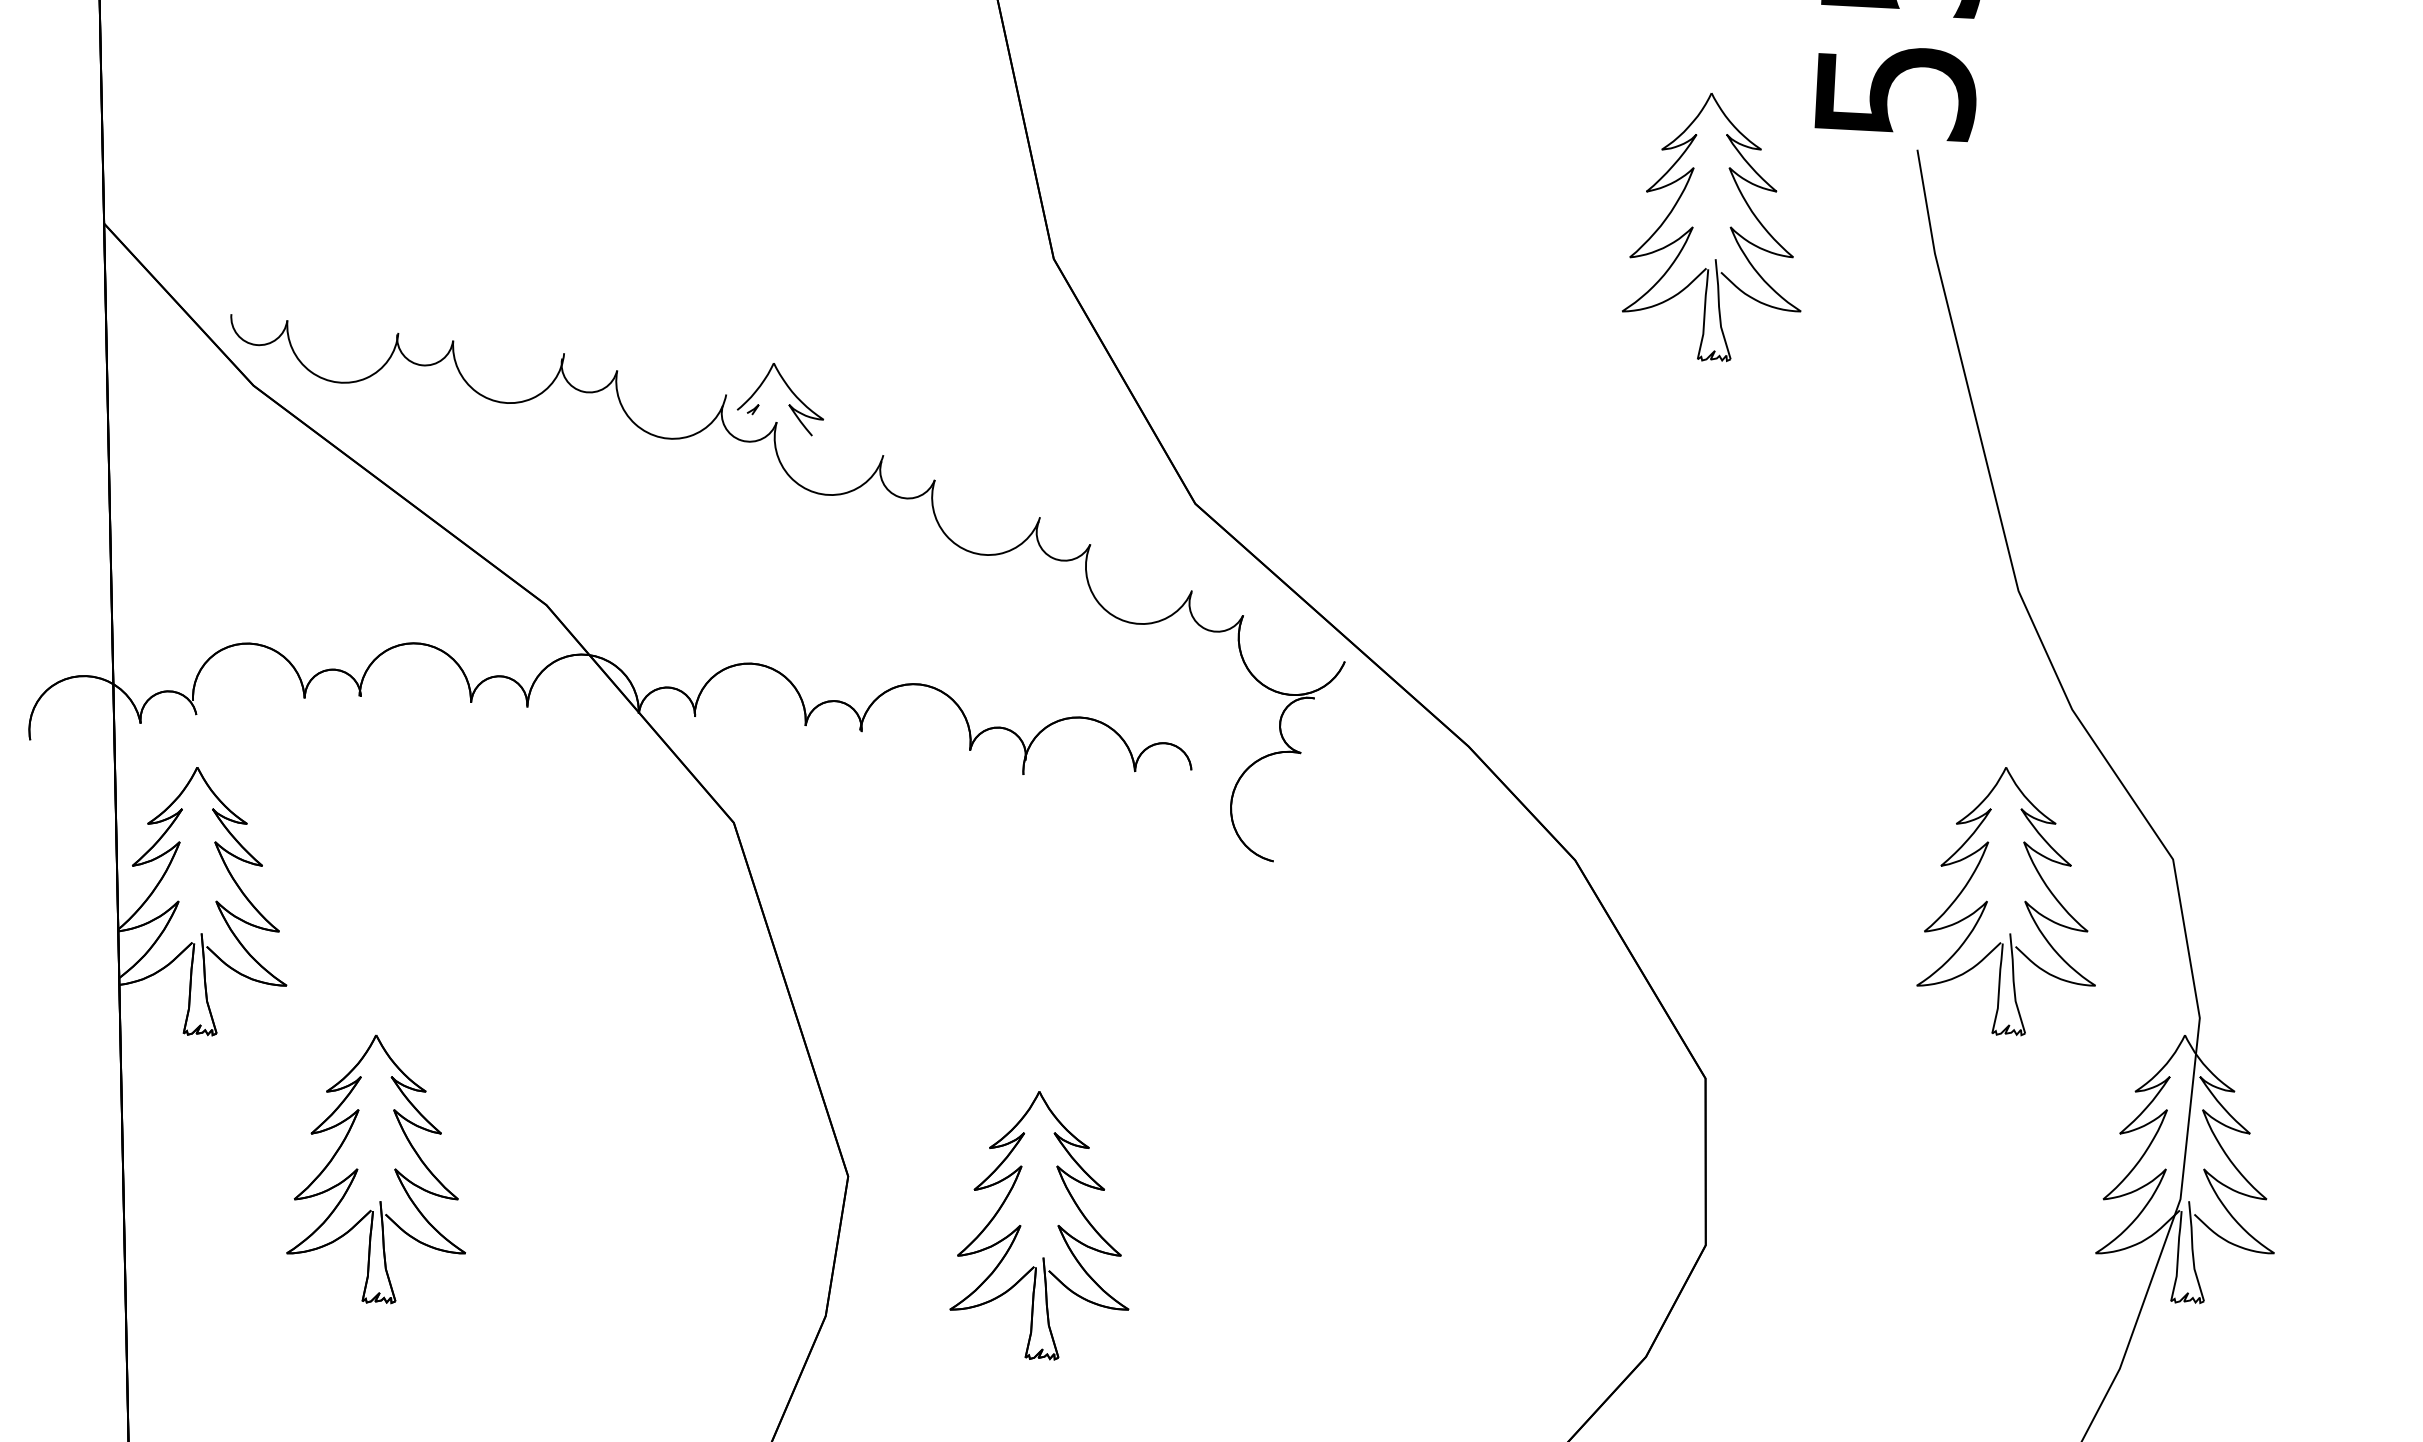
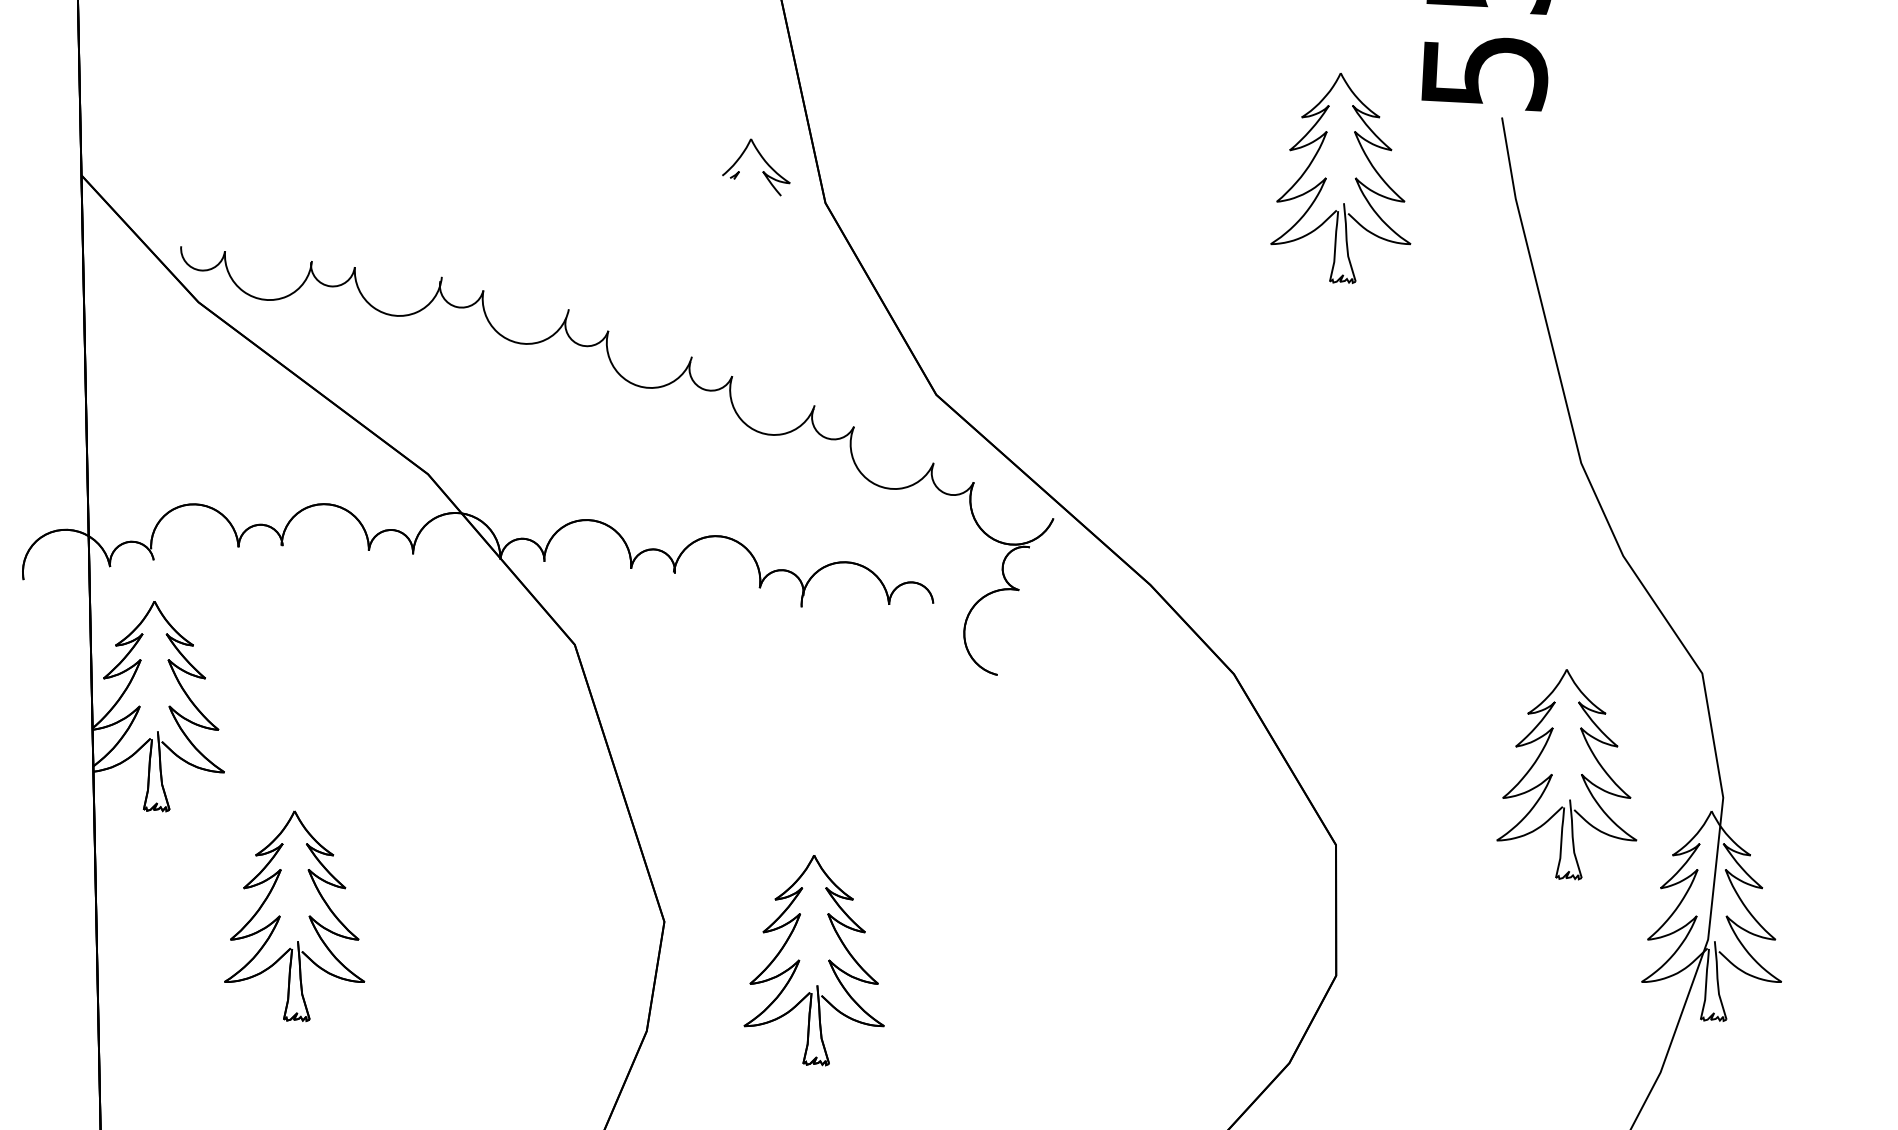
part: (788, 405) -> (762, 172), moved
part: (1987, 901) -> (1552, 774), moved

